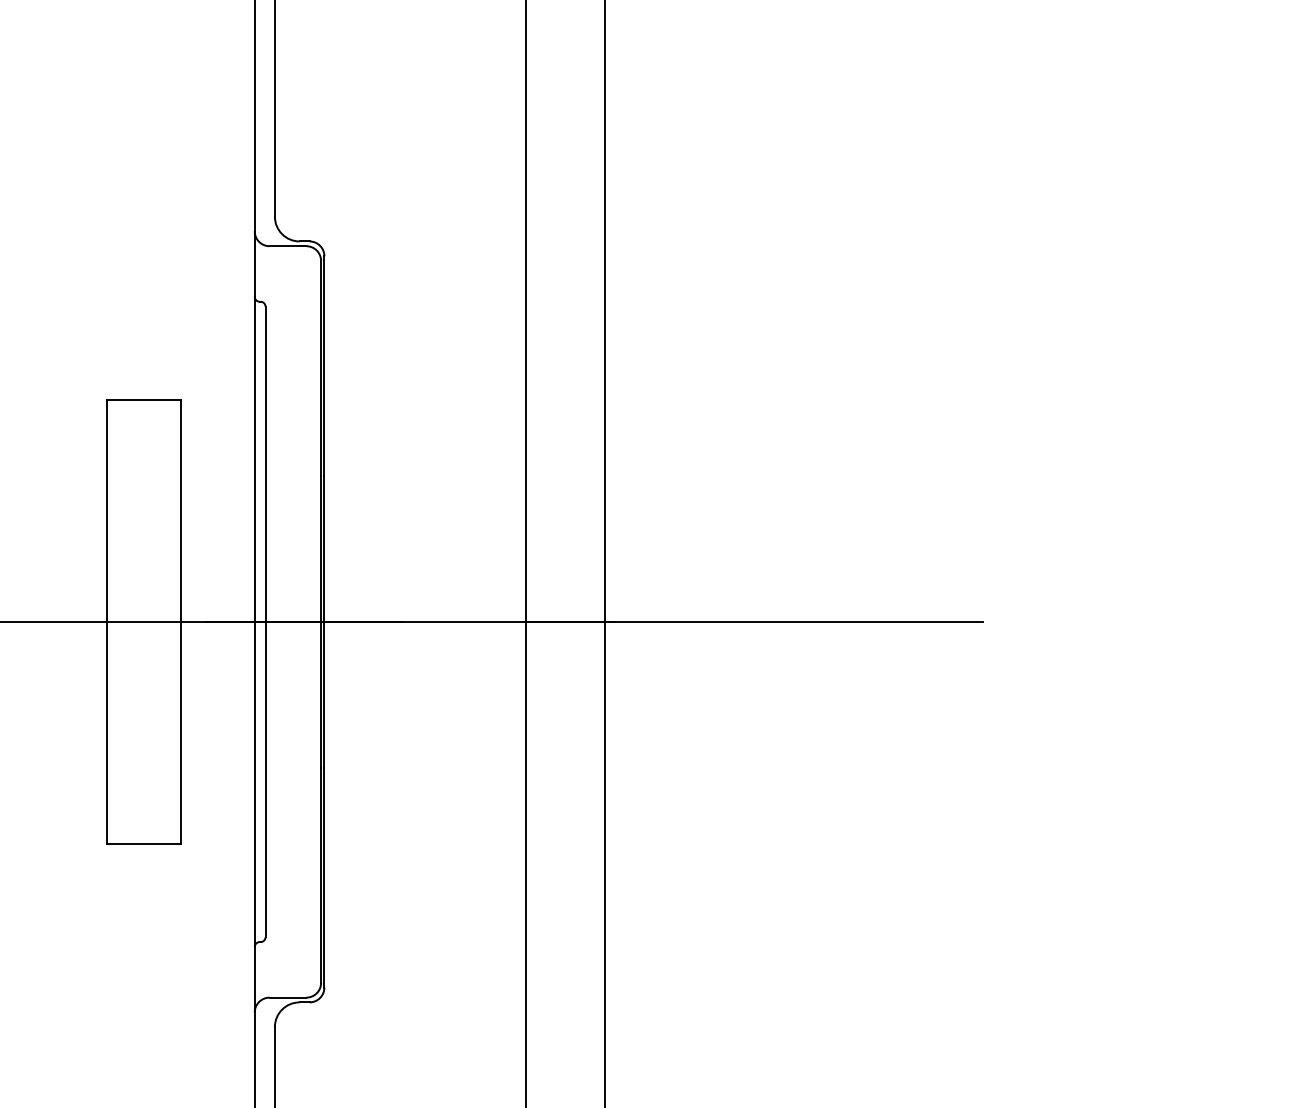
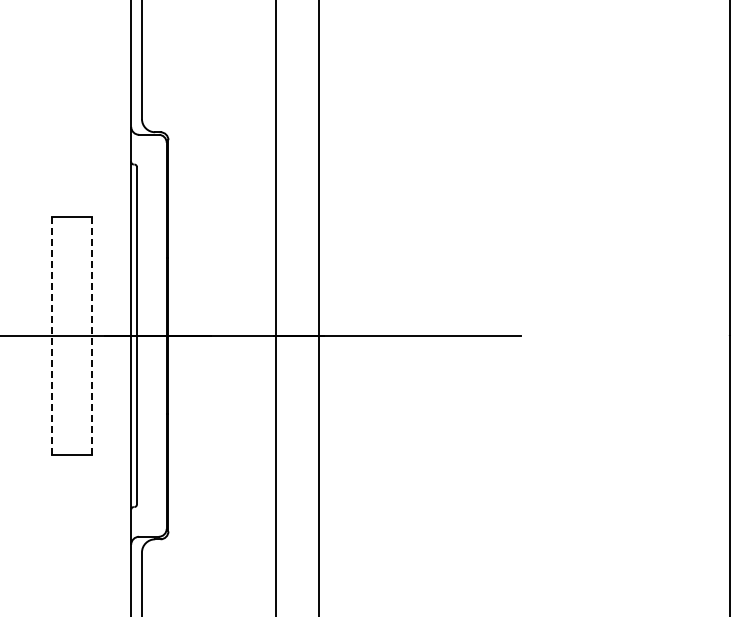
line: (105, 621) -> (51, 335), solid -> dashed
line: (180, 621) -> (91, 335), solid -> dashed

